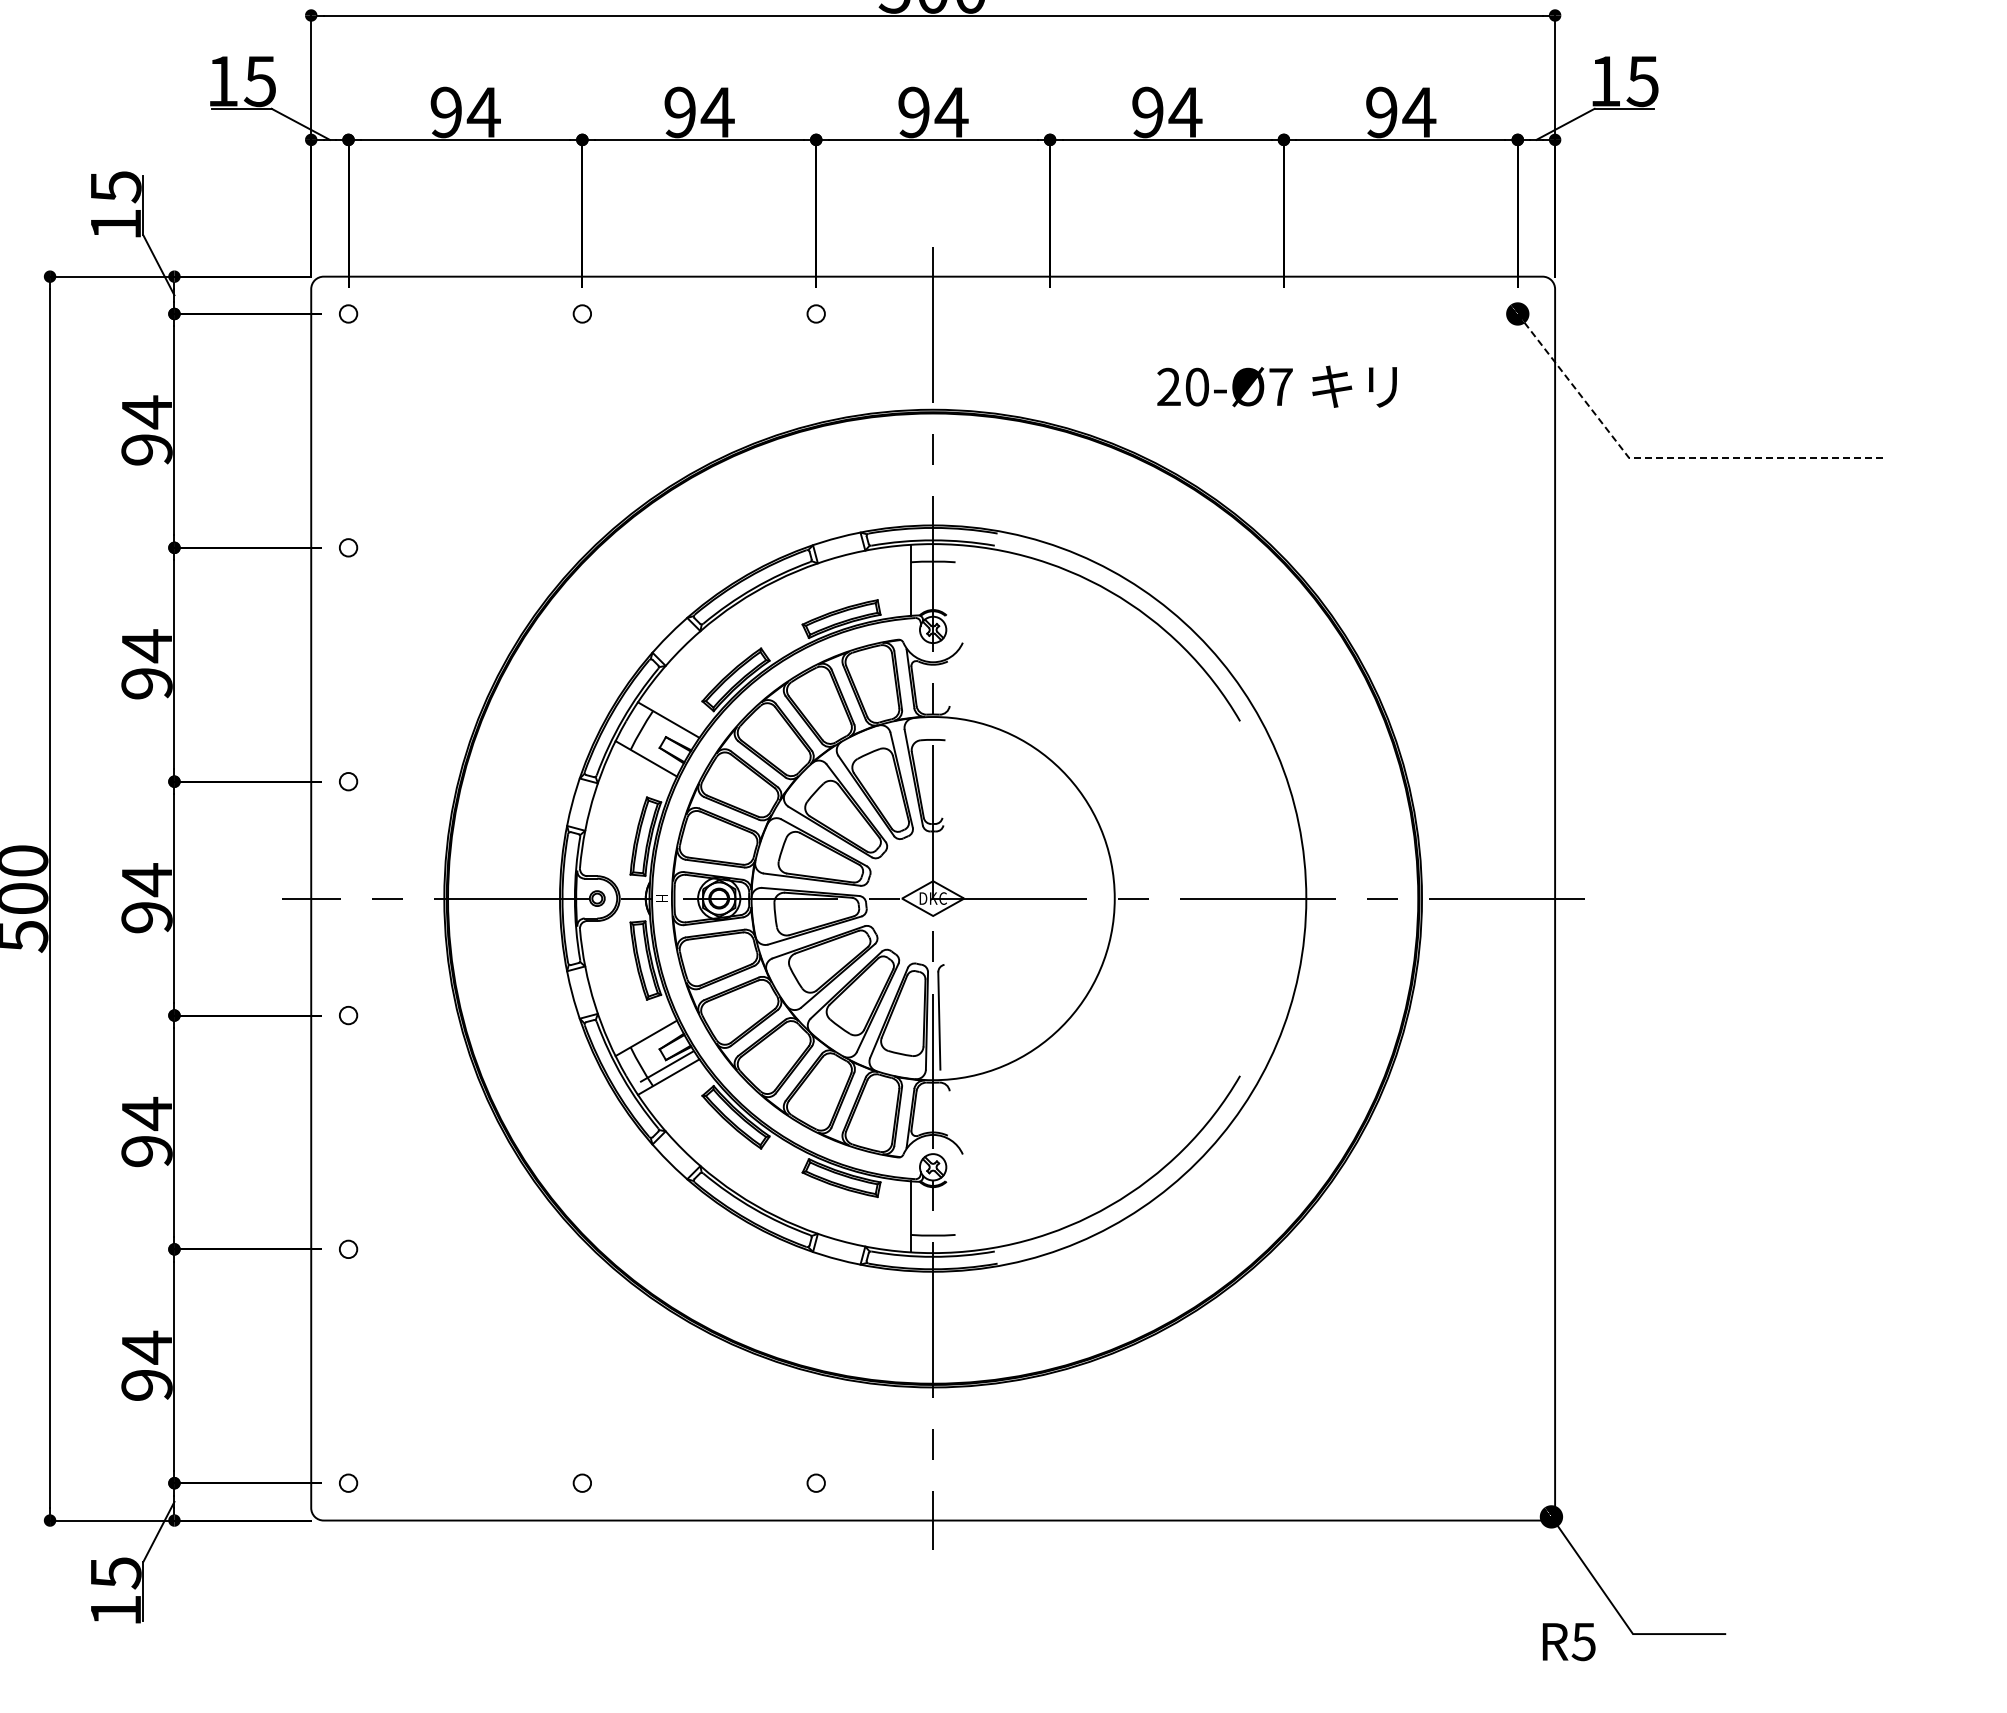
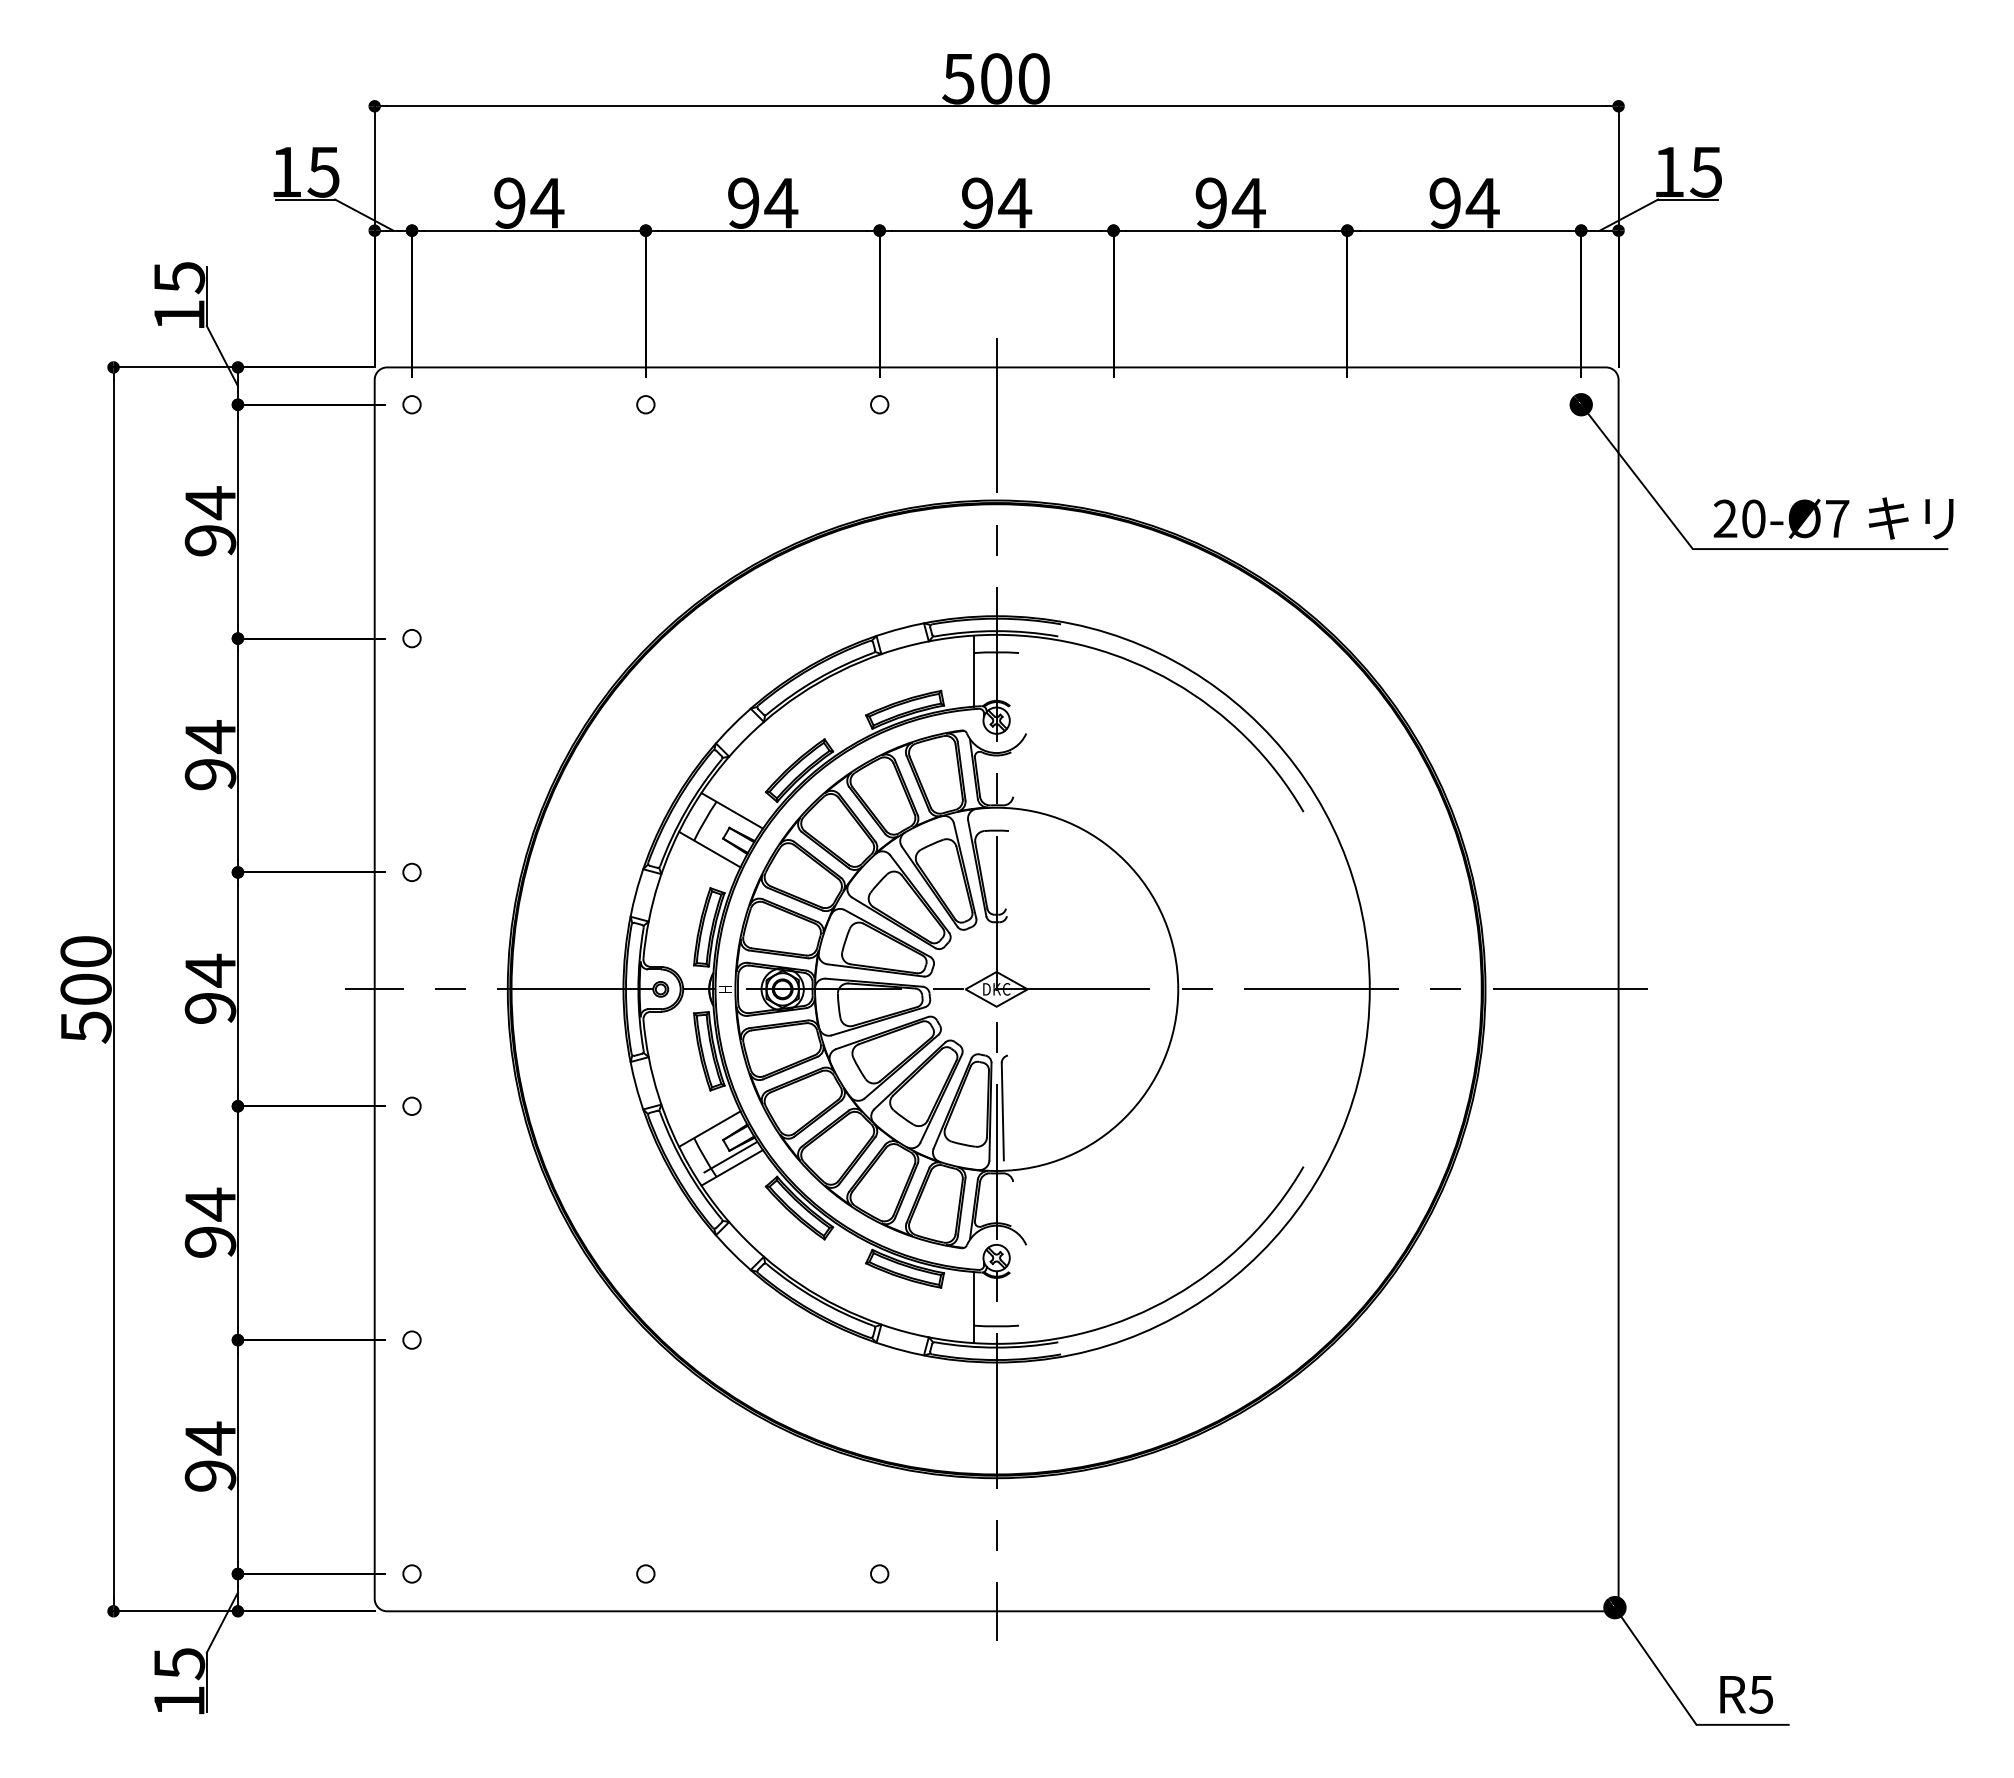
text: (1277, 386) -> (1833, 518), moved
line: (1665, 458) -> (1728, 549), dashed -> solid
text: (1569, 1641) -> (1746, 1694), moved

